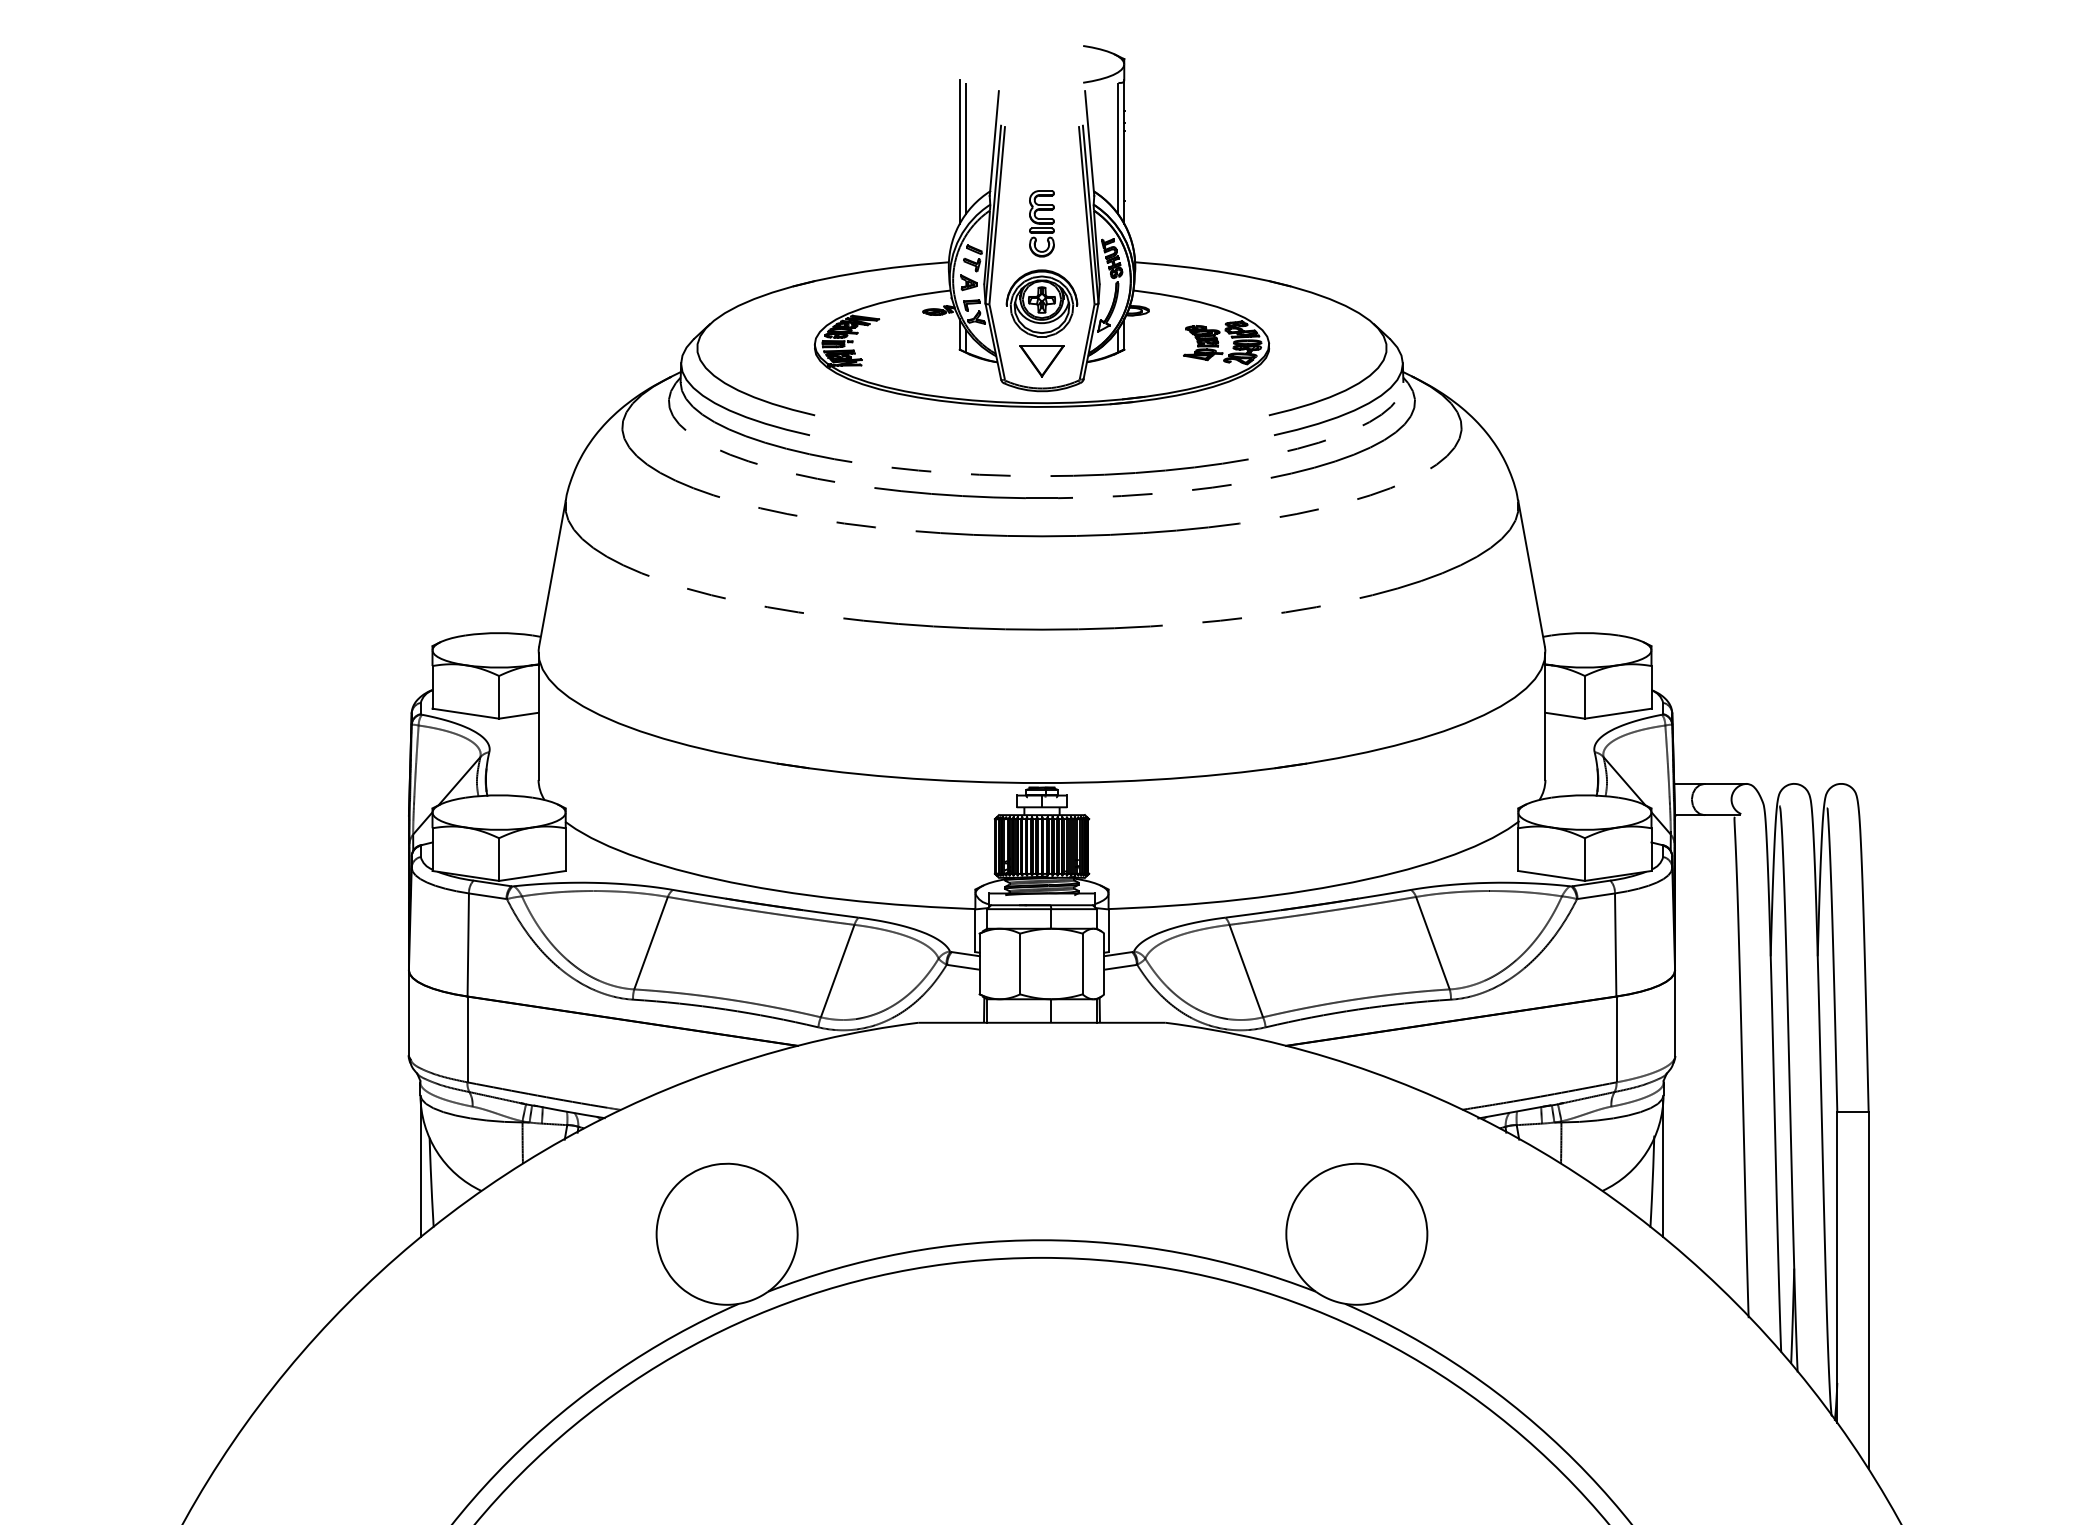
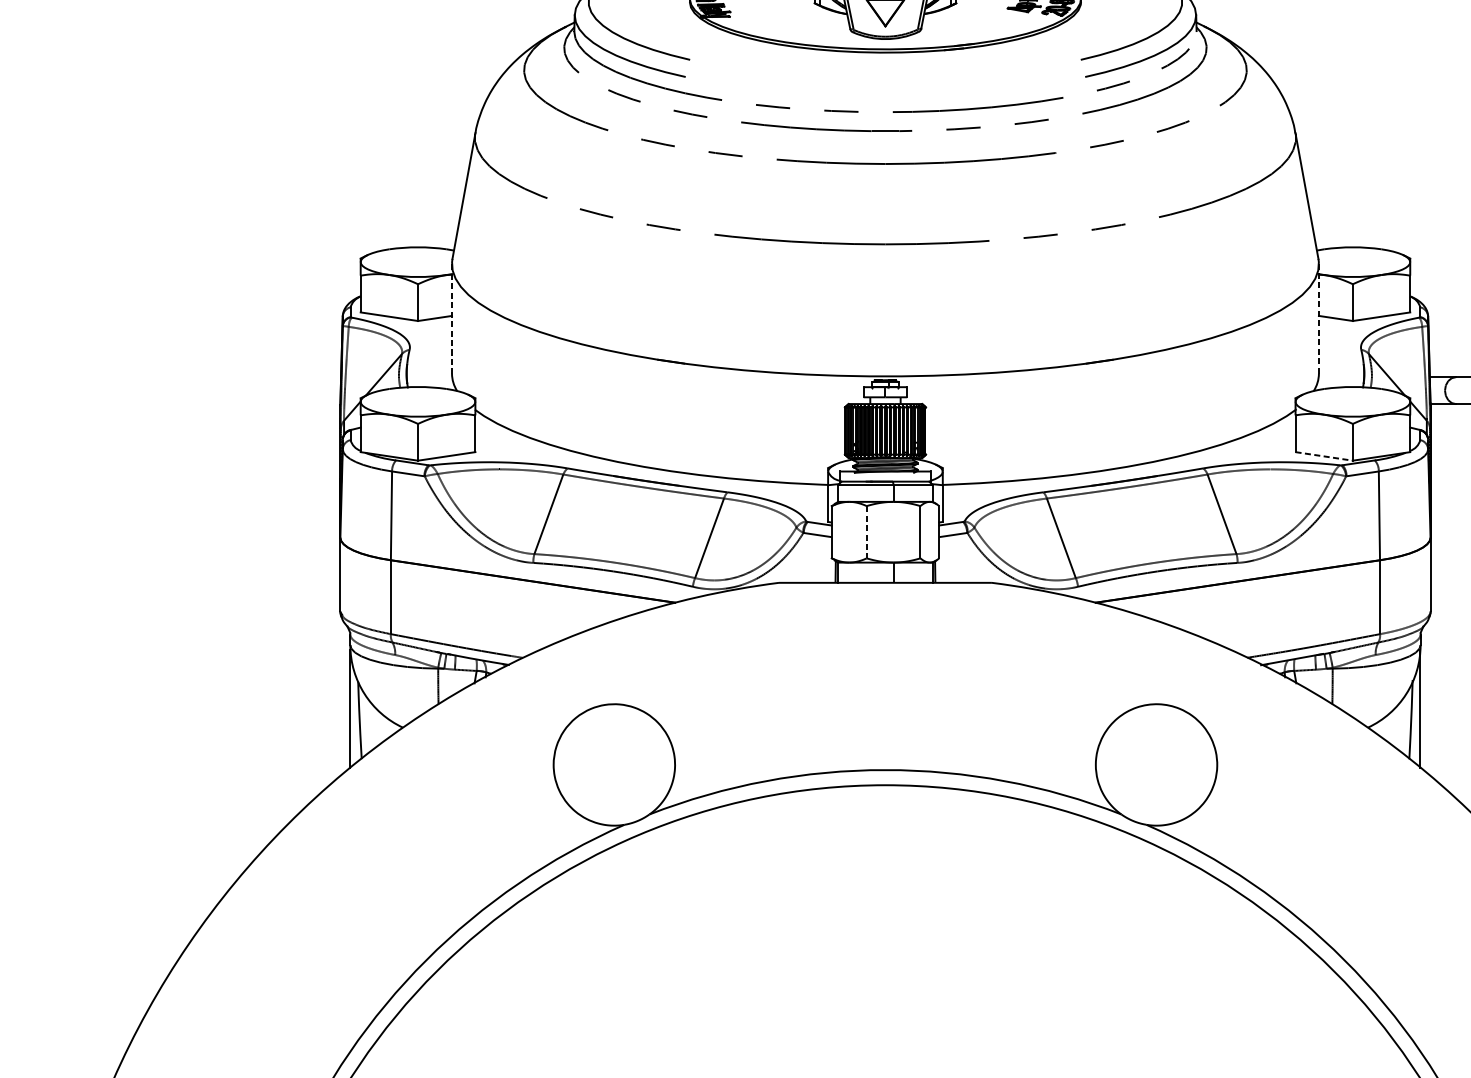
line: (538, 716) -> (451, 319), solid -> dashed
line: (1545, 716) -> (1318, 319), solid -> dashed
line: (1551, 875) -> (1324, 456), solid -> dashed
line: (1020, 964) -> (866, 532), solid -> dashed

